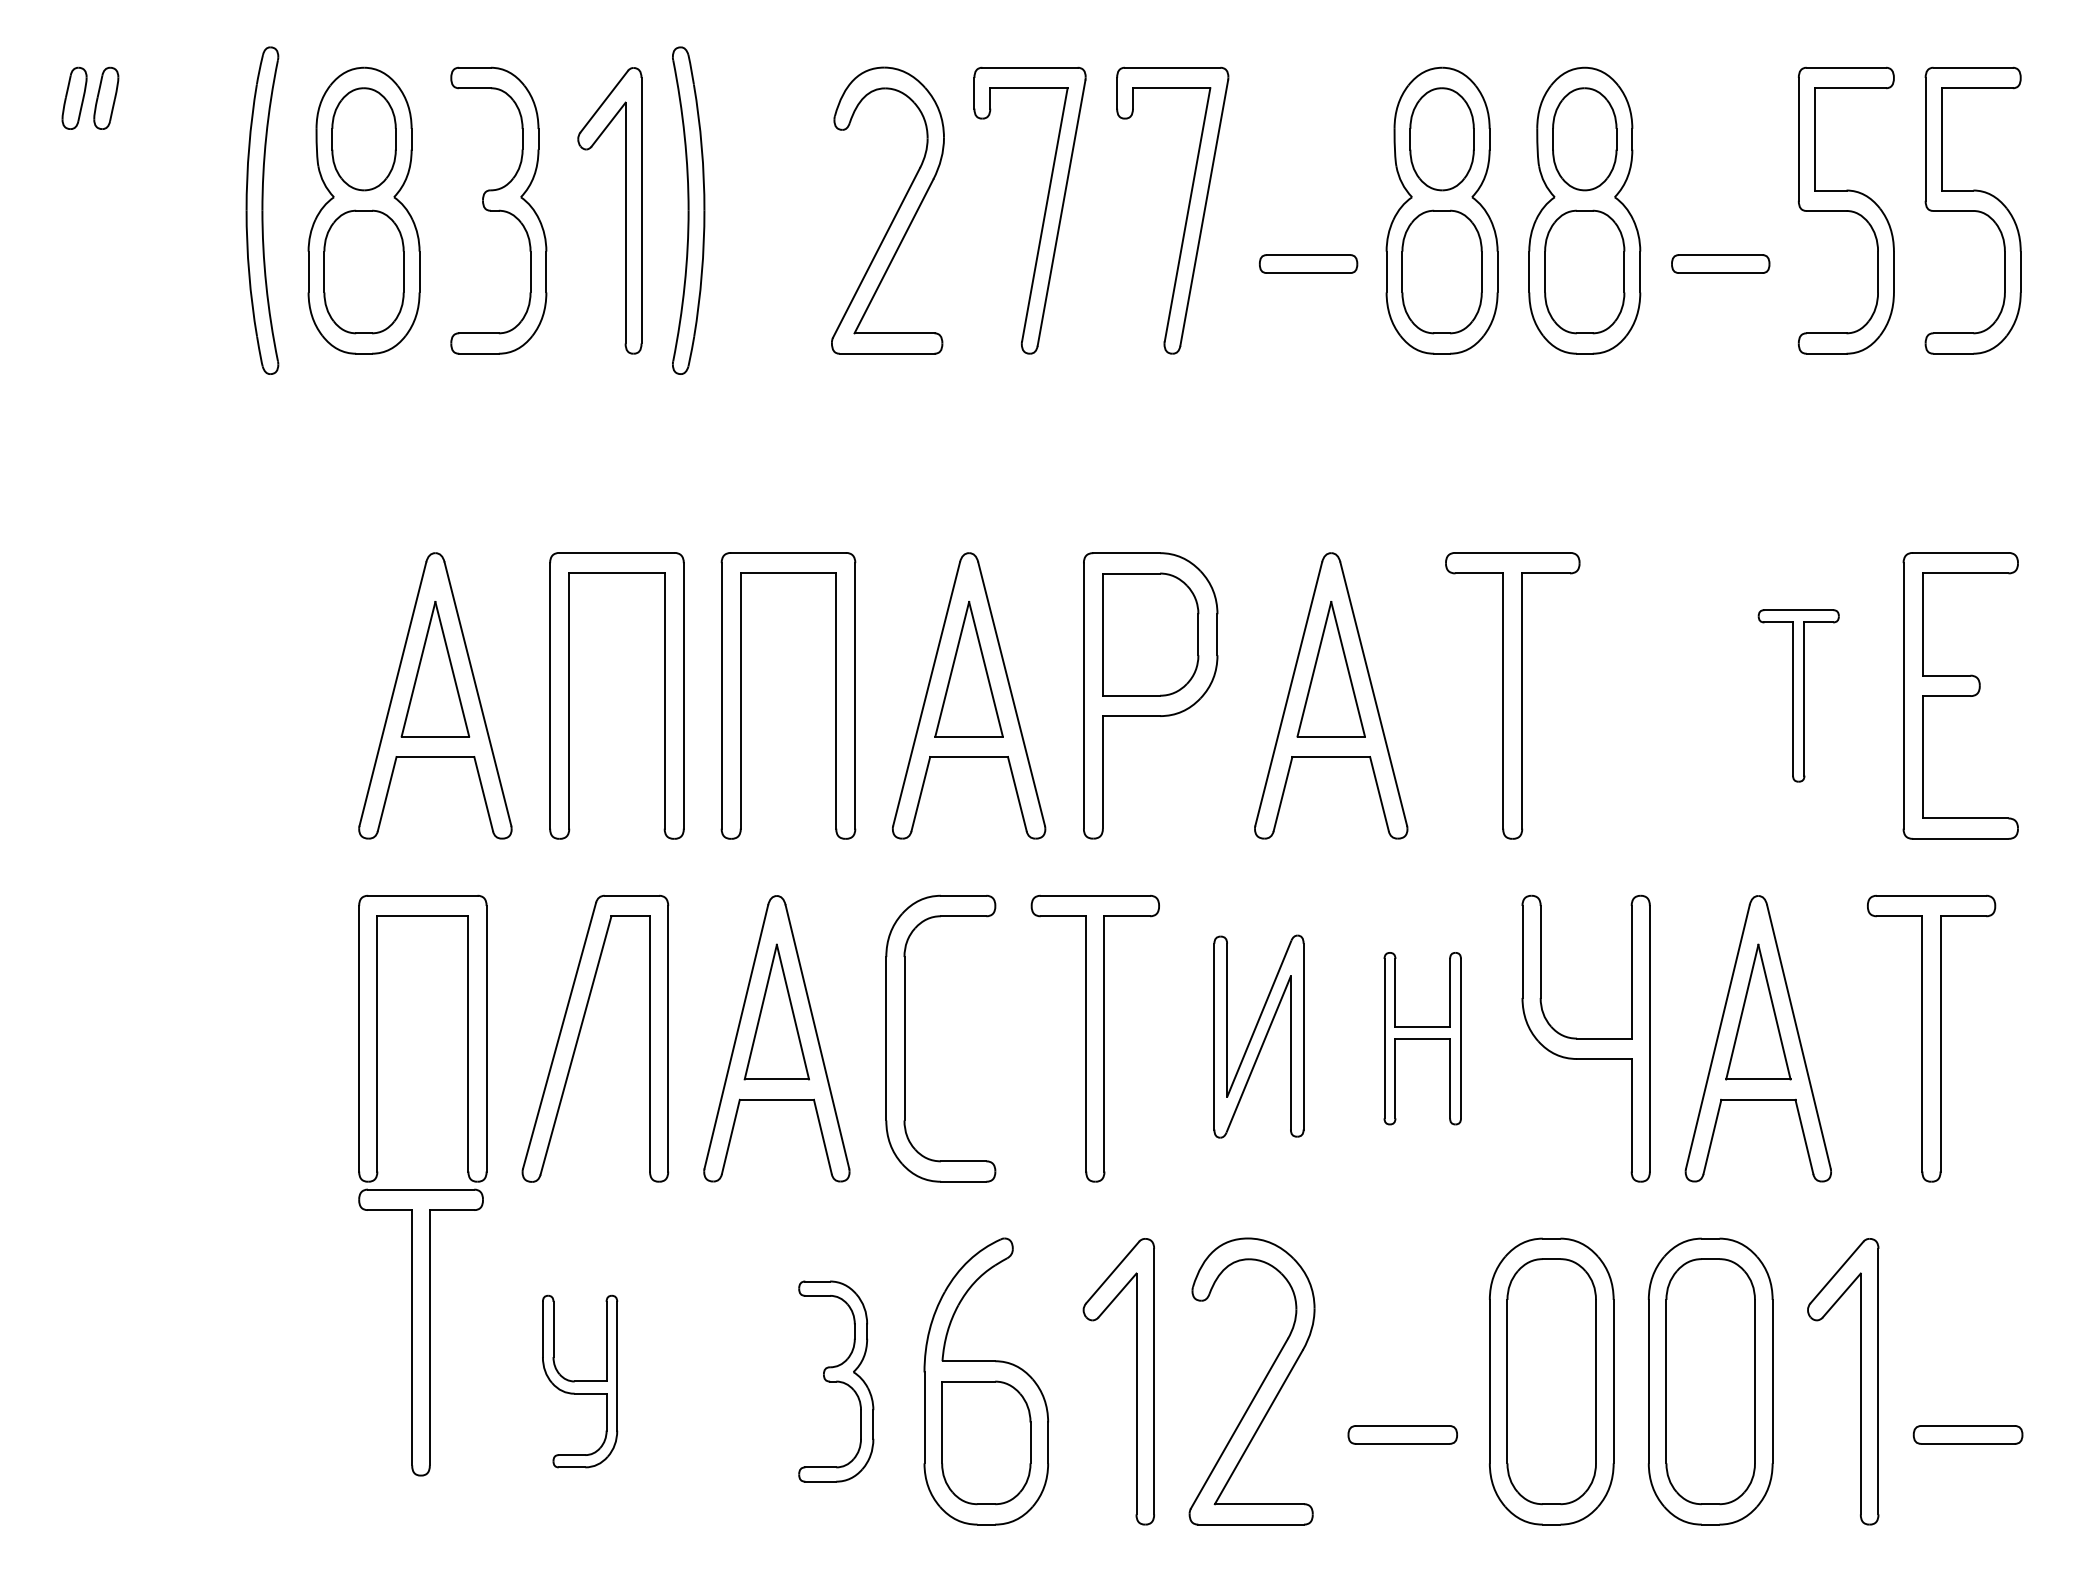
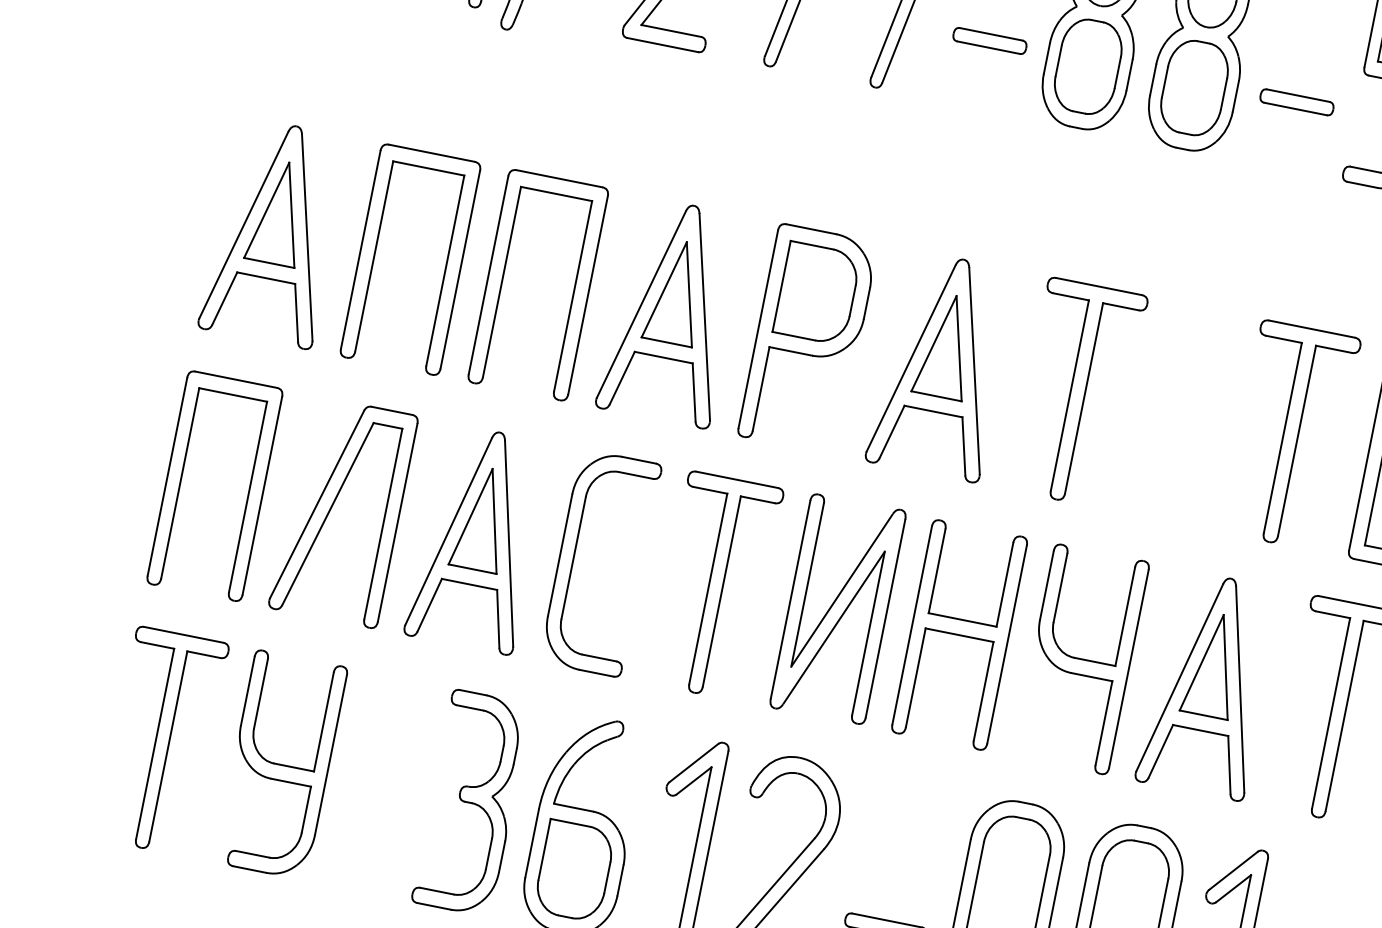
part: (1798, 695) -> (1290, 435), size x1.67
part: (1258, 1036) -> (837, 608), size x1.43
part: (1422, 1038) -> (959, 634), size x1.67
part: (420, 1332) -> (162, 741), moved
part: (579, 1381) -> (280, 764), size x1.67
part: (836, 1381) -> (472, 803), size x1.43

